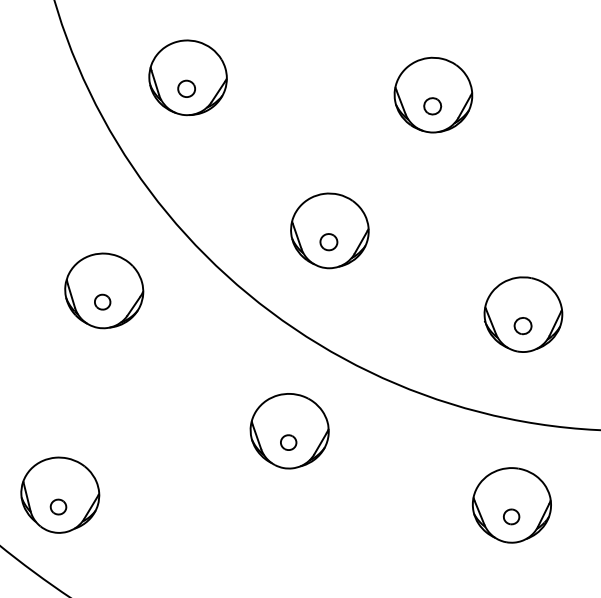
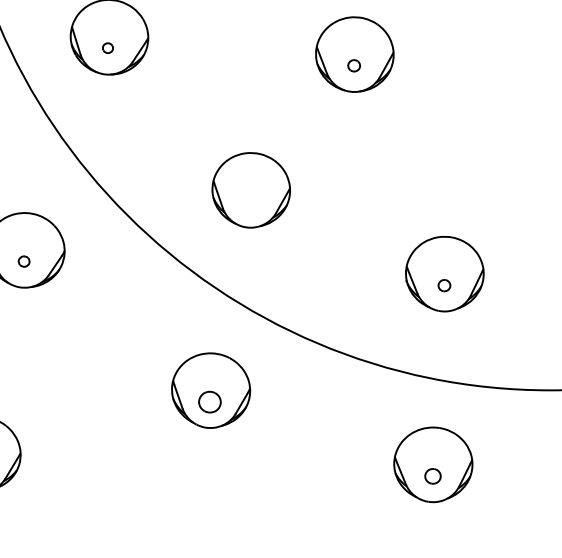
part: (186, 88) -> (107, 47), size x0.6
part: (432, 106) -> (353, 65), size x0.7
part: (328, 242) -> (249, 201), removed
part: (102, 301) -> (23, 260), size x0.7
part: (522, 326) -> (443, 285), size x0.7
part: (288, 442) -> (209, 401), size x1.4

